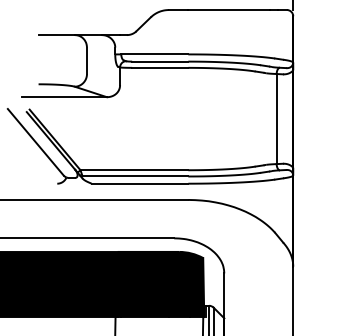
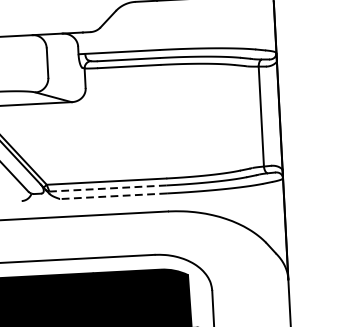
line: (135, 176) -> (108, 188), solid -> dashed
line: (139, 183) -> (112, 196), solid -> dashed

